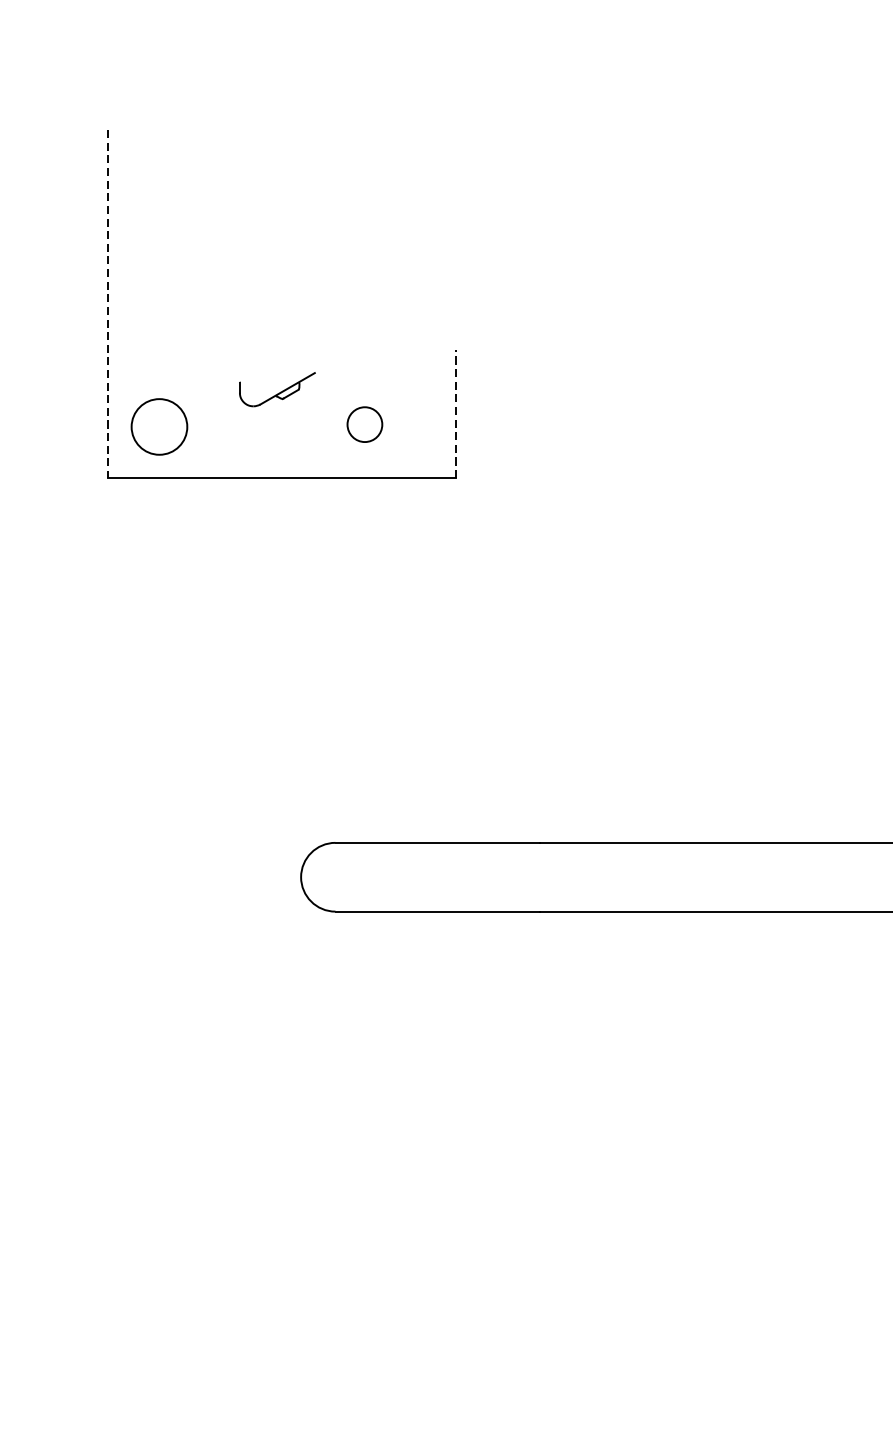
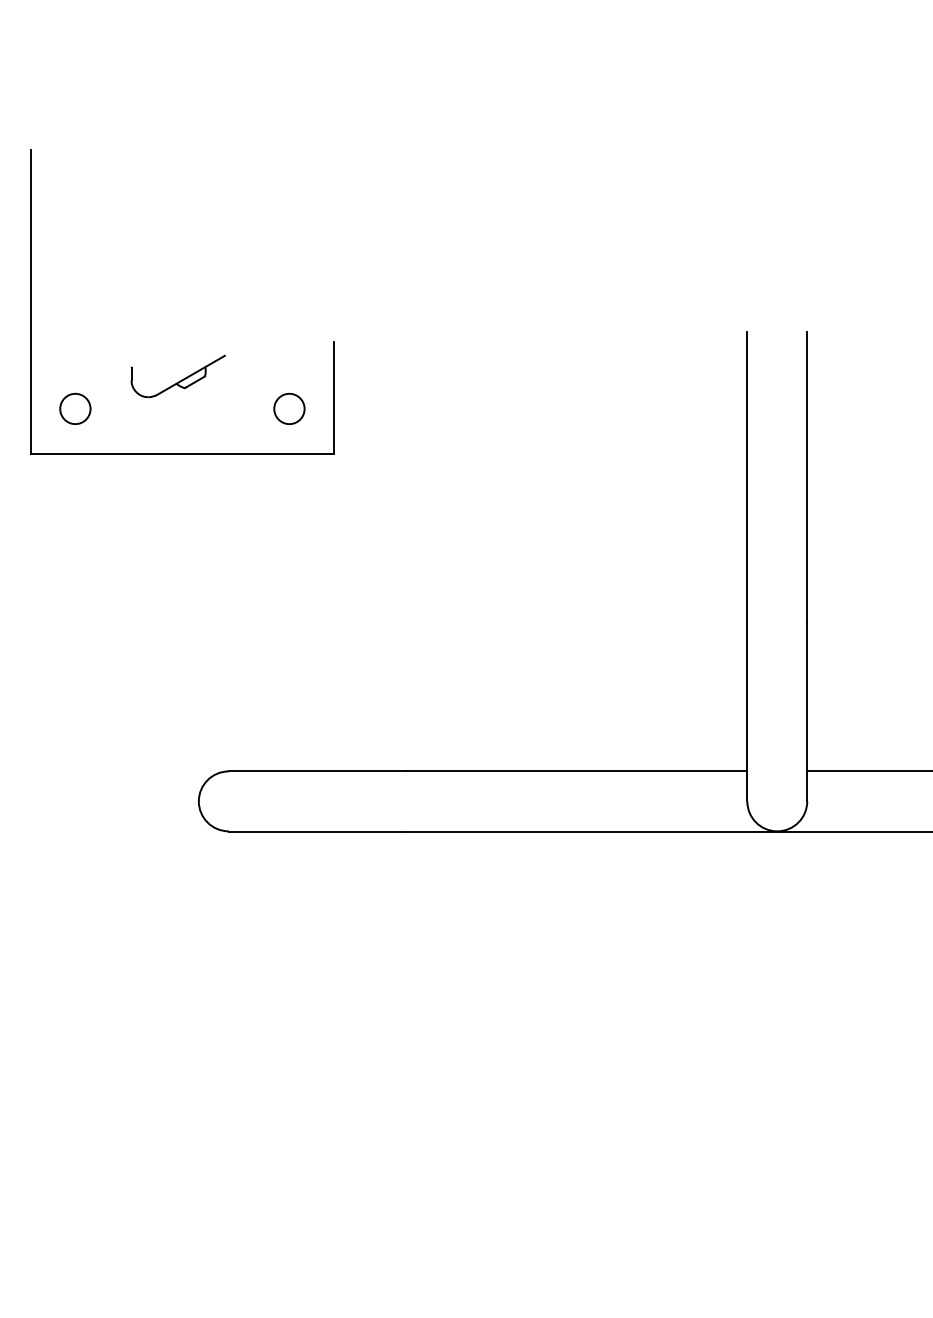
line: (107, 303) -> (30, 301), dashed -> solid
part: (276, 389) -> (177, 376), size x1.43
line: (456, 413) -> (334, 397), dashed -> solid
circle: (364, 424) -> (289, 408), moved
circle: (159, 426) -> (75, 408), size x0.62

